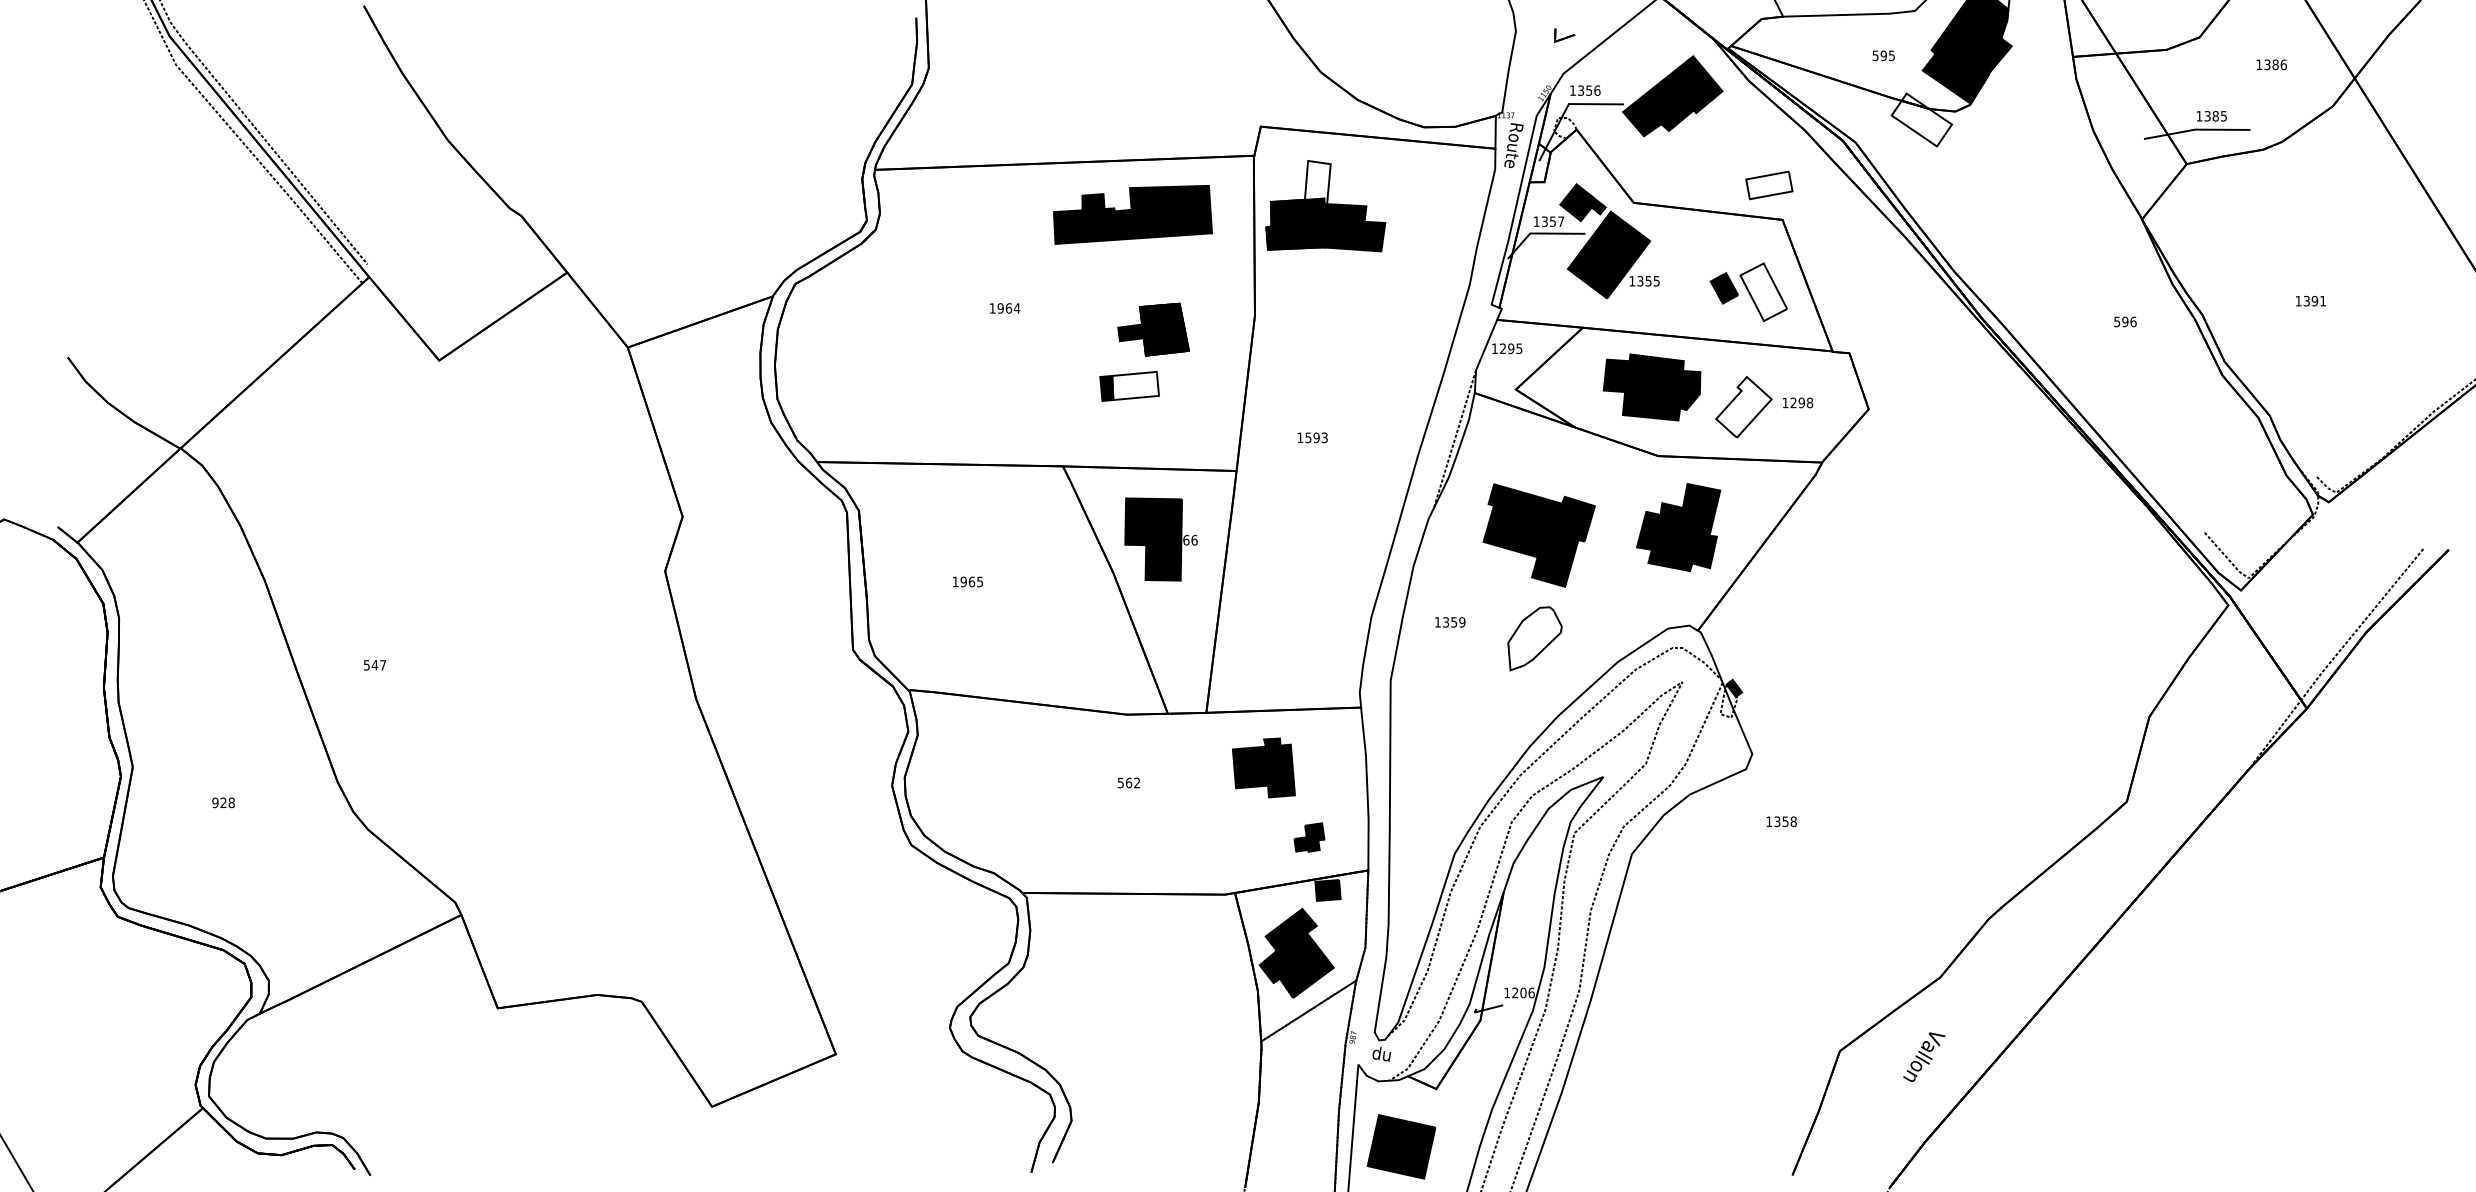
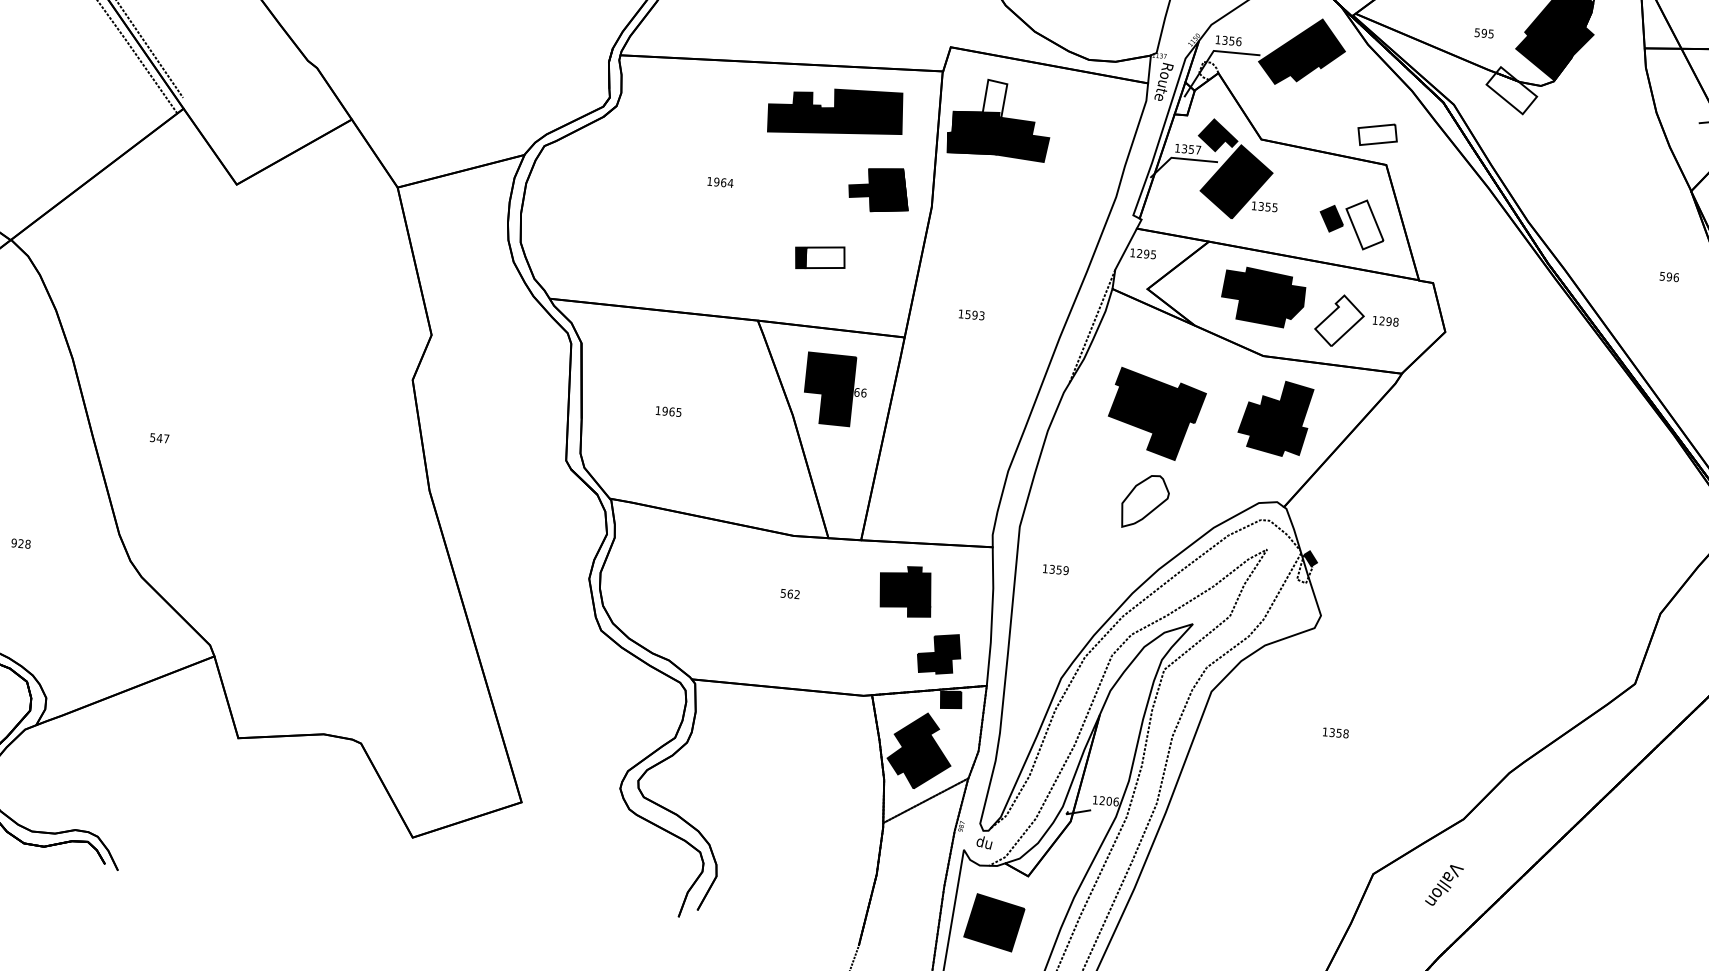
part: (1153, 329) -> (879, 189), moved
text: (1450, 622) -> (1056, 569), moved
text: (1781, 821) -> (1335, 732), moved
part: (1309, 837) -> (939, 653), size x1.67

